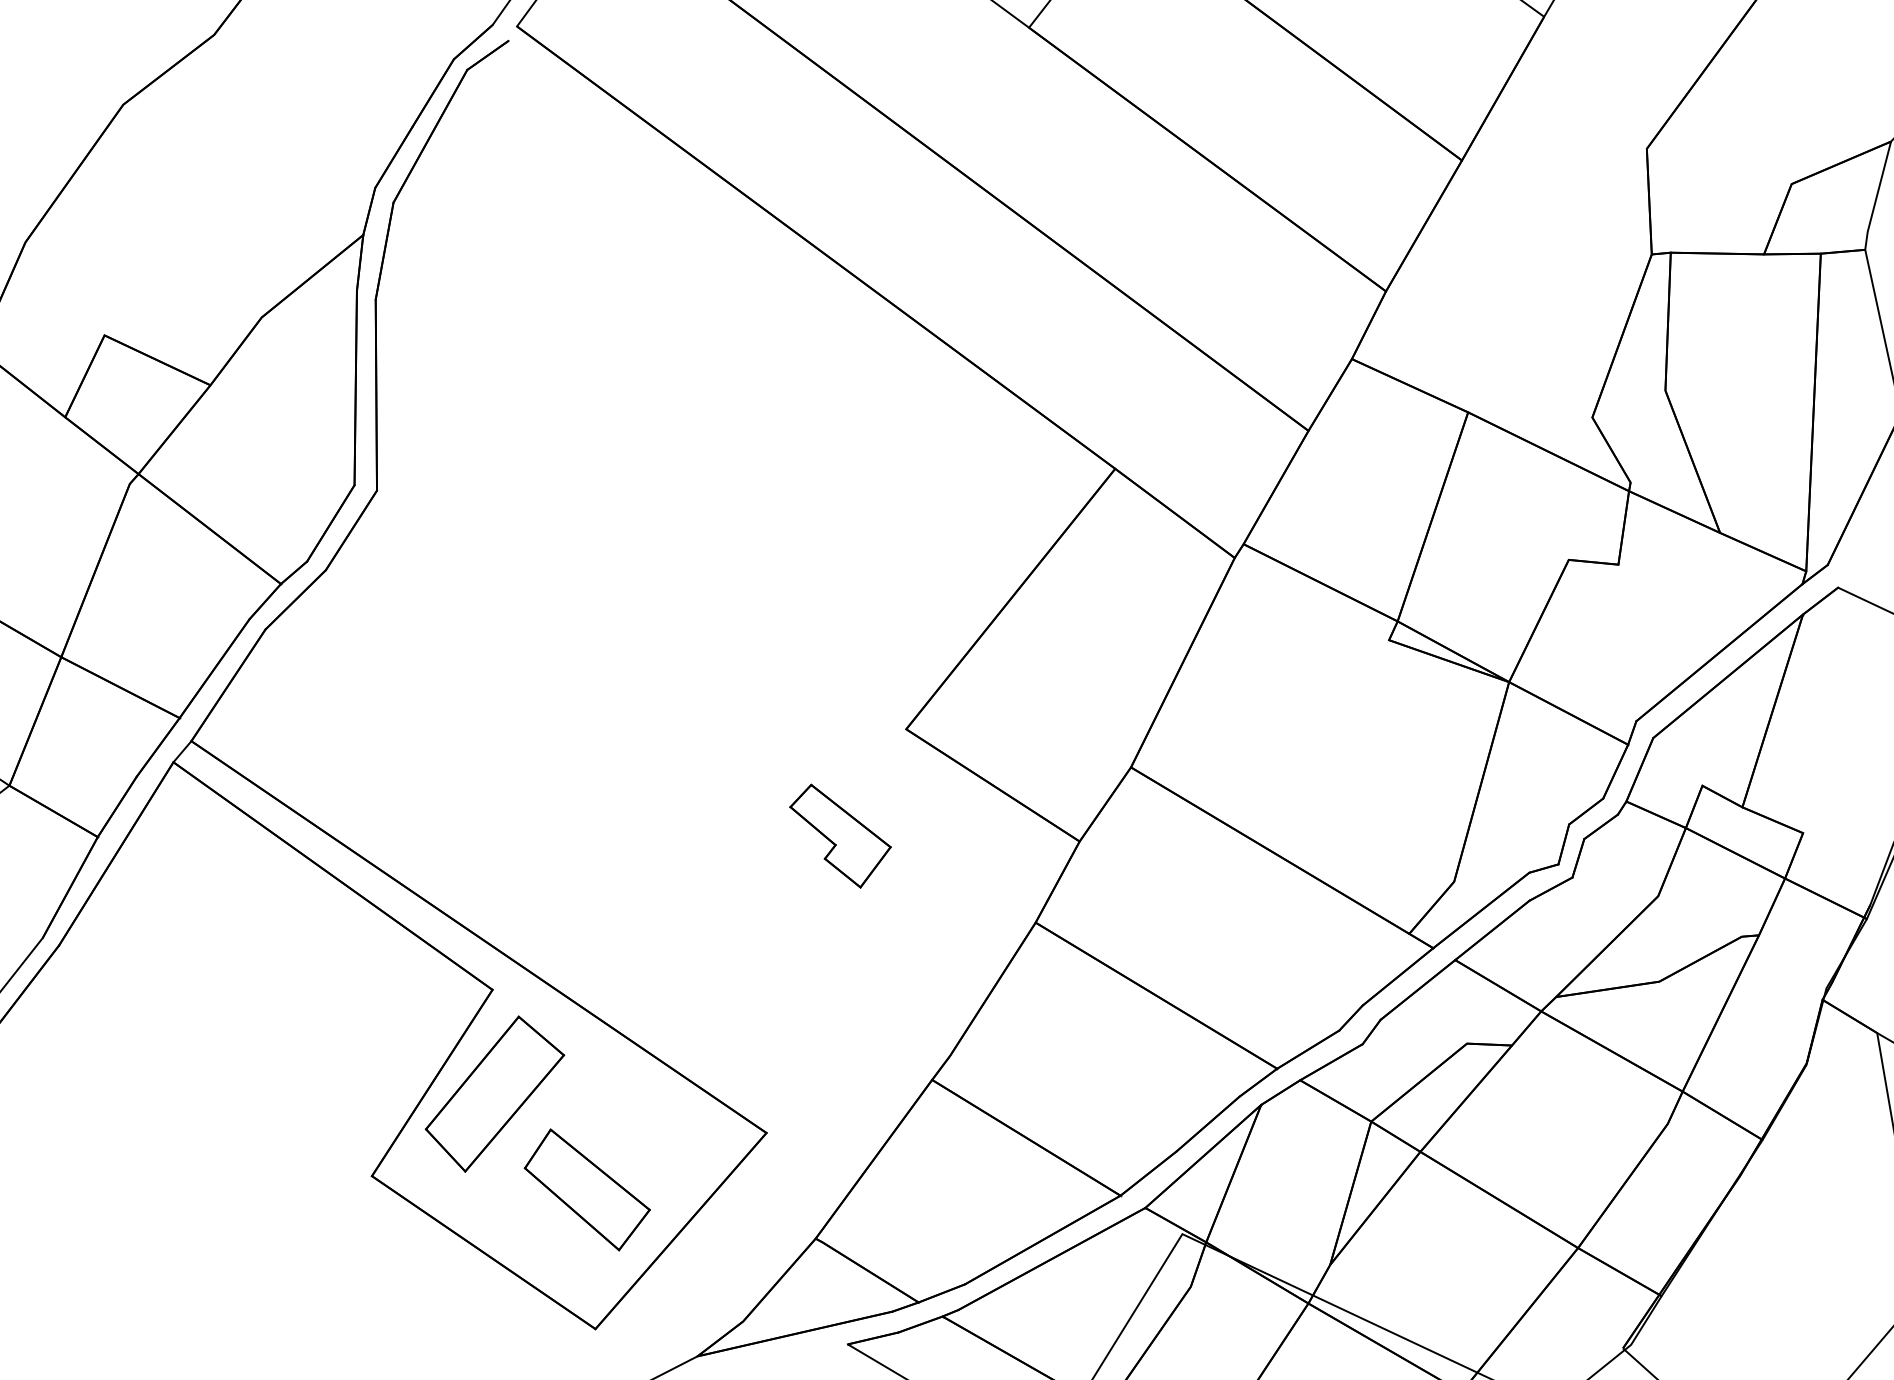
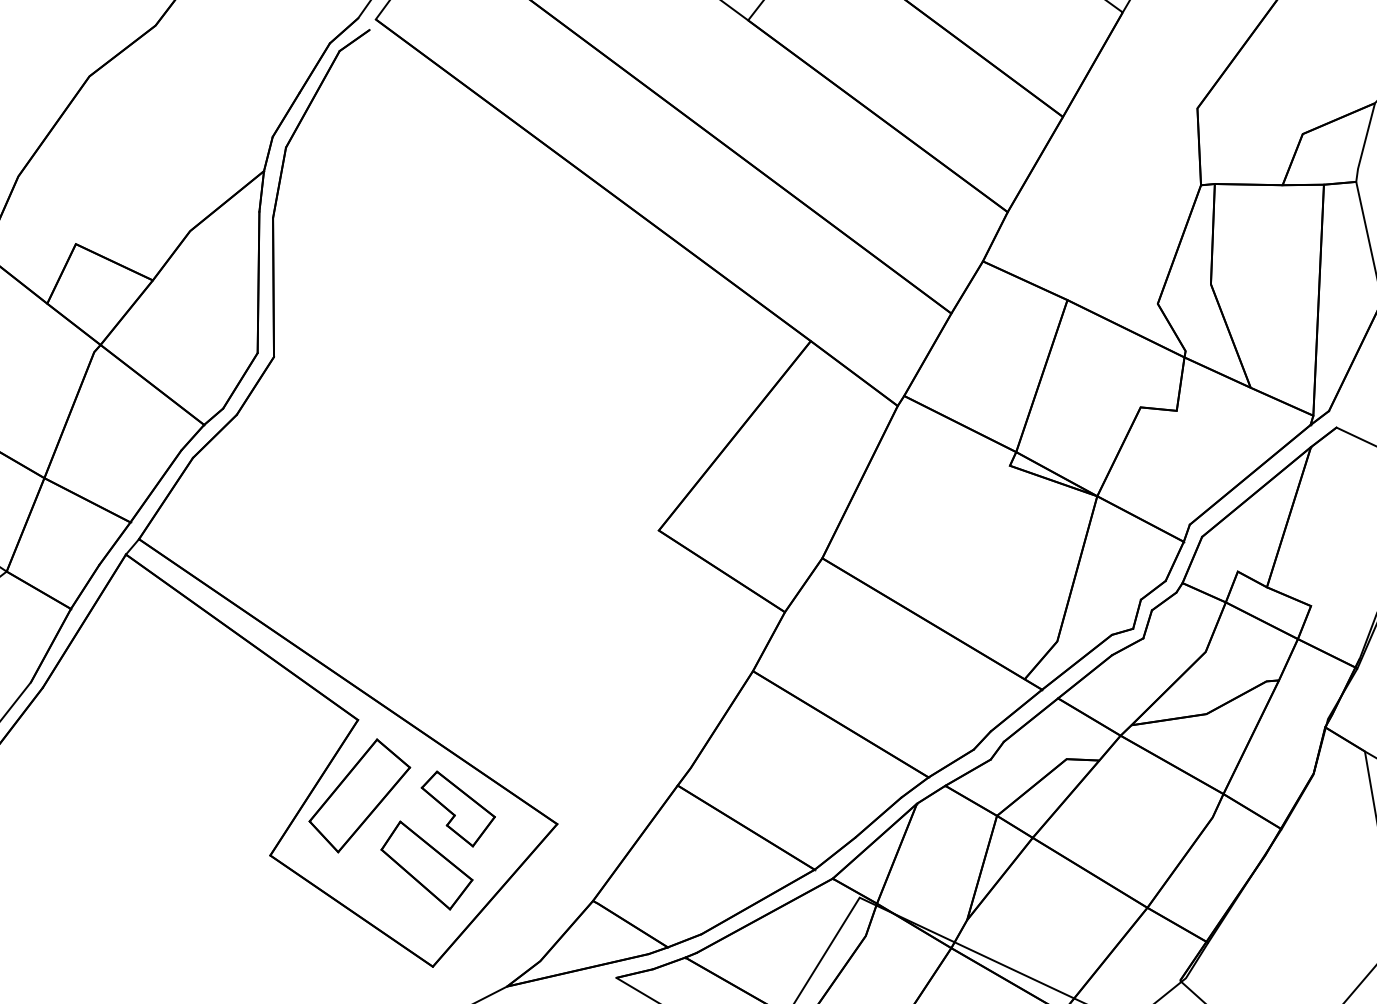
part: (840, 835) -> (458, 808), moved

